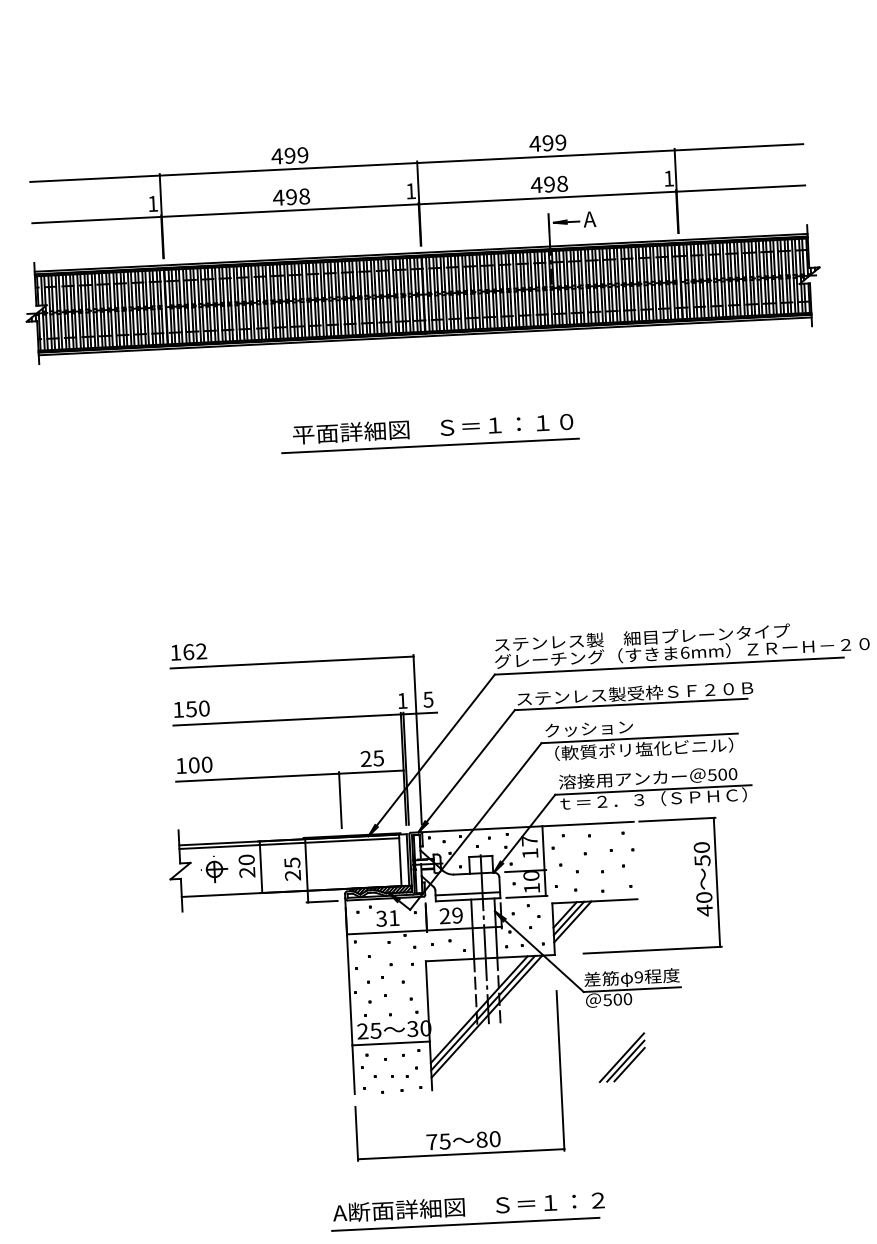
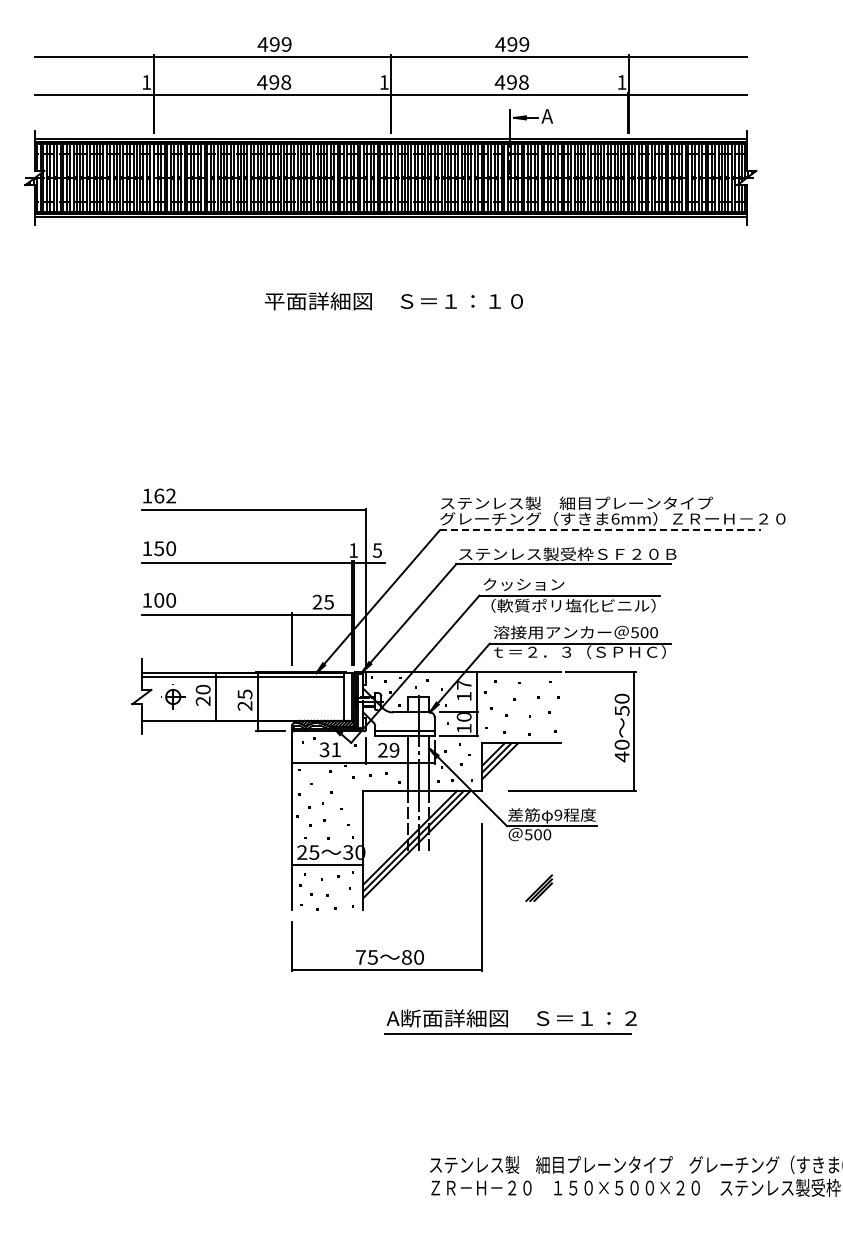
line: (430, 446) -> (390, 317), removed
line: (669, 666) -> (600, 530), solid -> dashed
part: (621, 1056) -> (538, 887), size x0.6
part: (467, 1210) -> (510, 1021), moved

